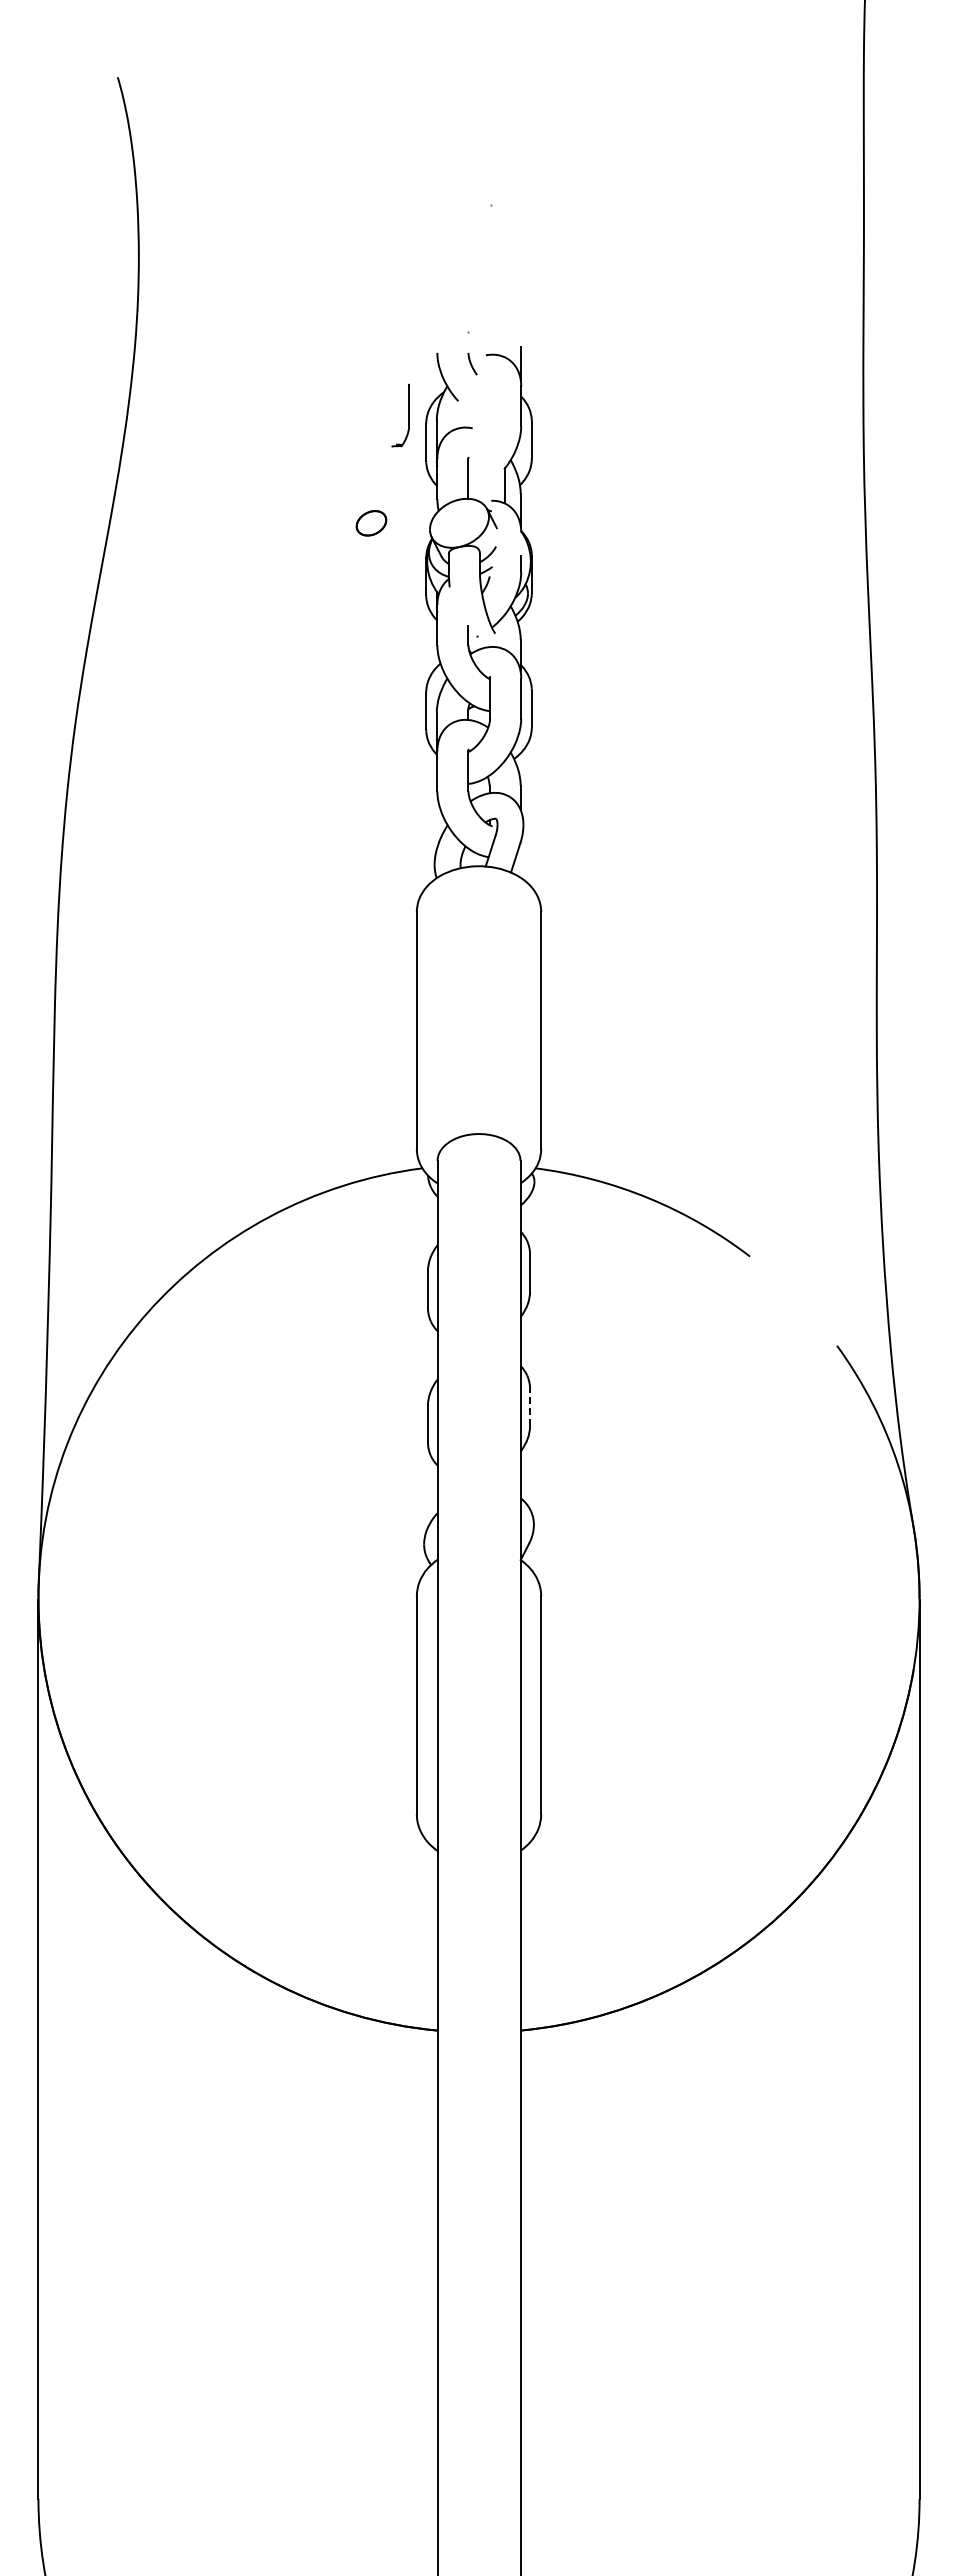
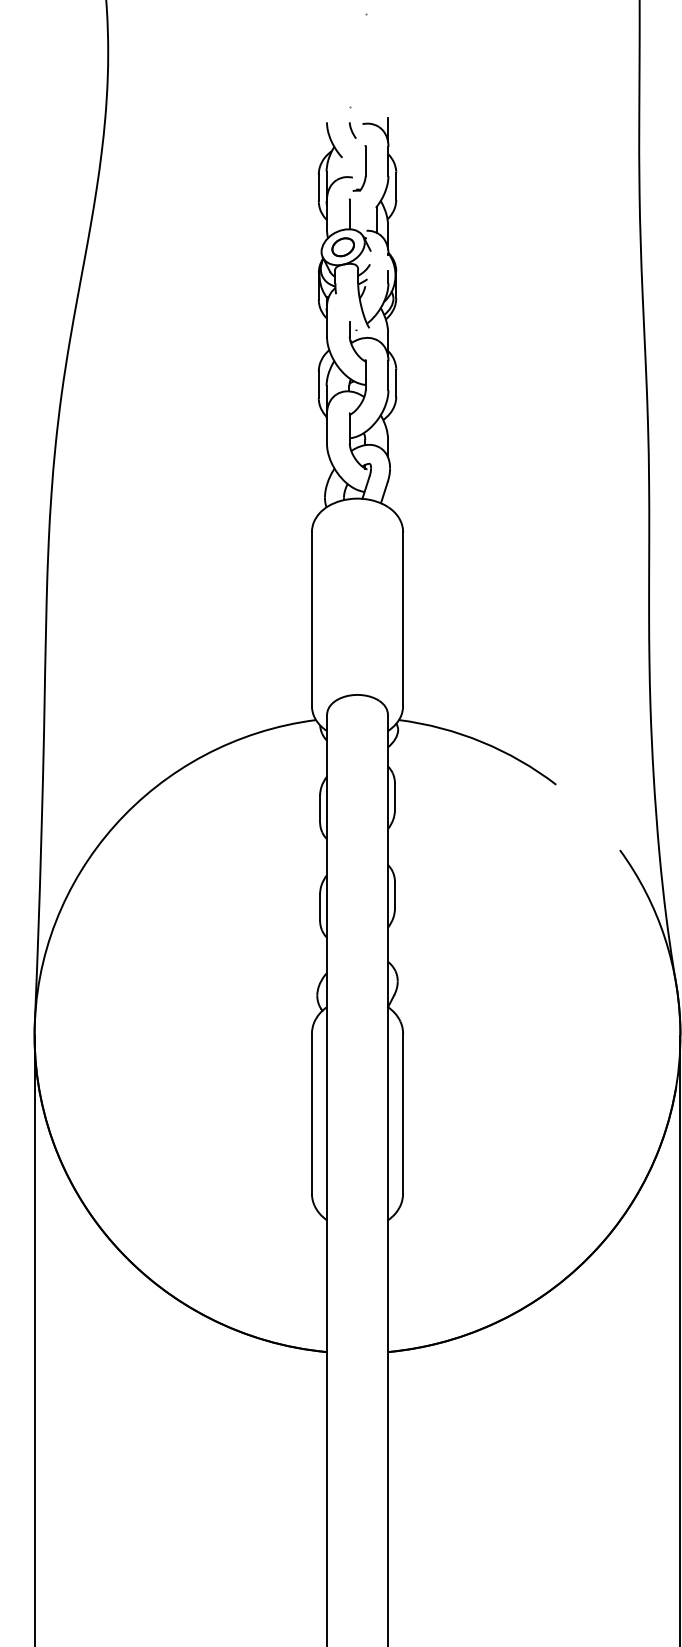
part: (408, 415) -> (365, 168), moved
part: (371, 523) -> (343, 247), moved
line: (530, 1406) -> (395, 894), dashed -> solid

